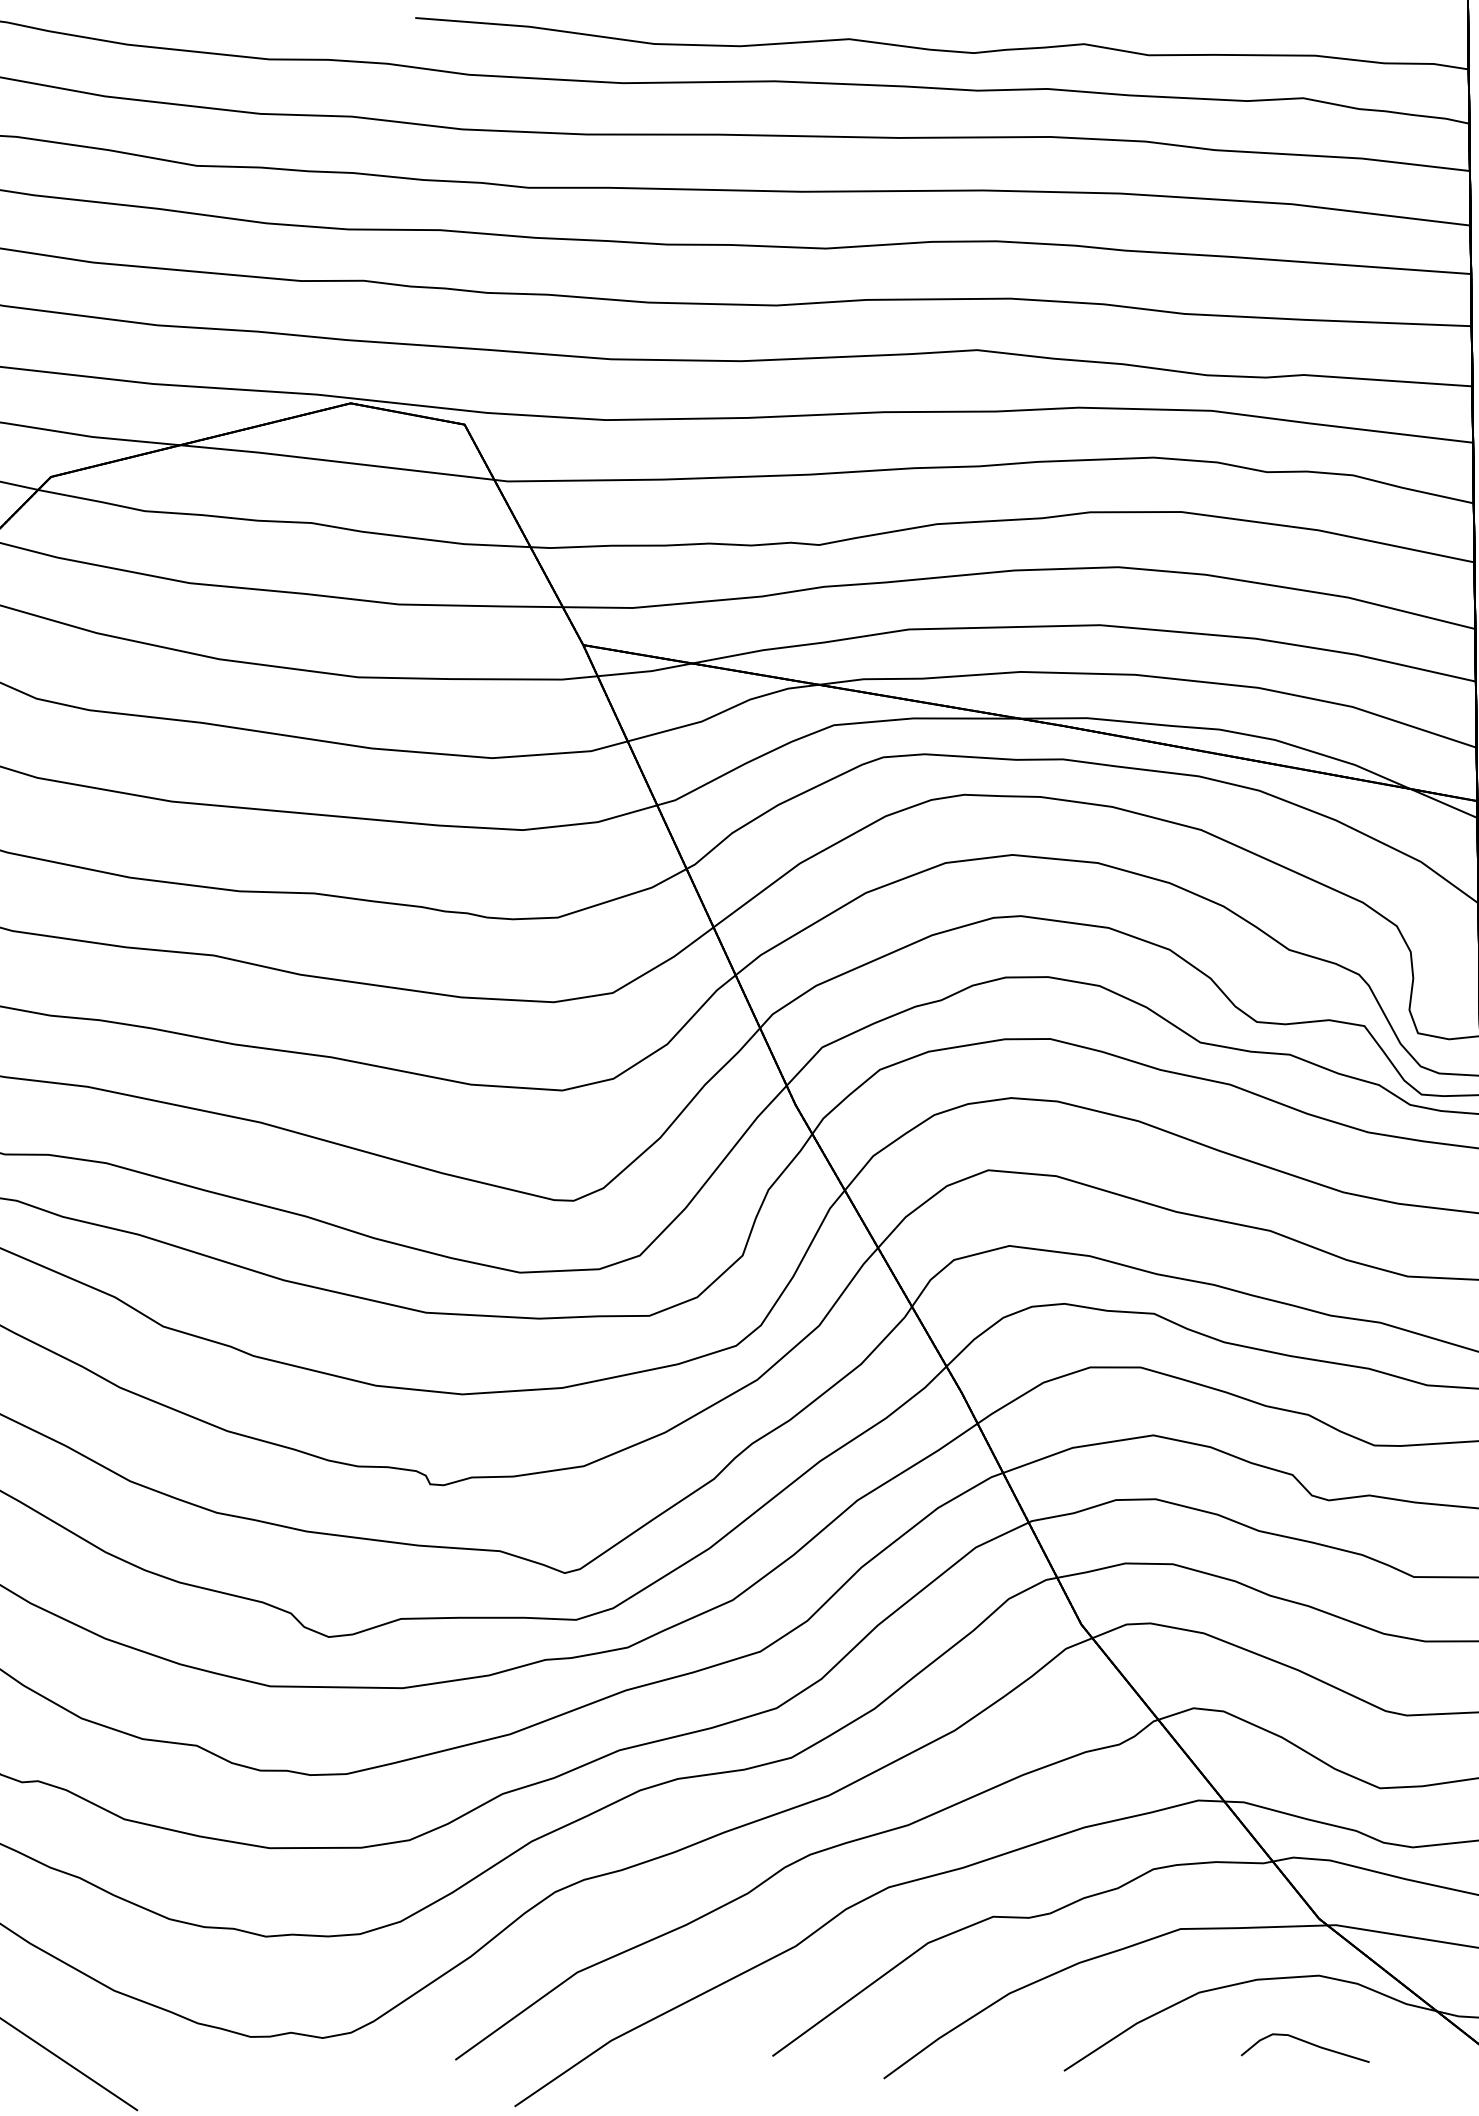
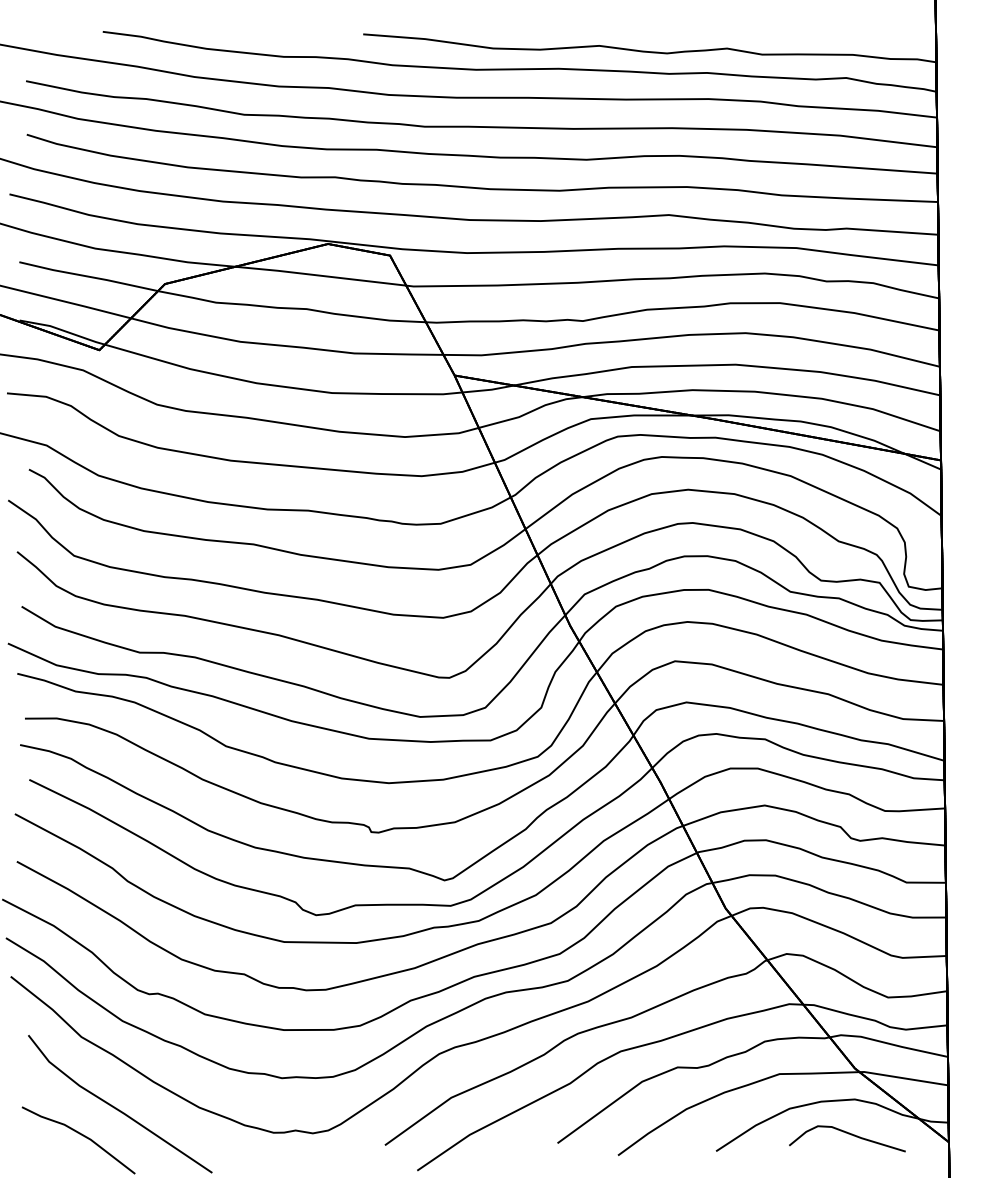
part: (1305, 2047) -> (847, 1138), size x1.67

